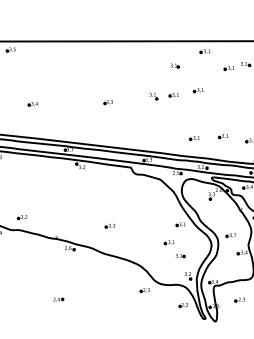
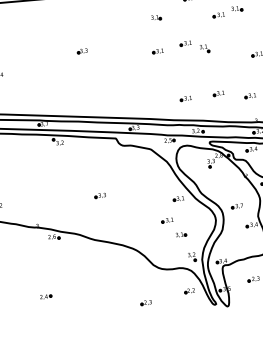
part: (153, 96) -> (204, 48), moved
part: (107, 102) -> (81, 51), moved
part: (109, 226) -> (99, 196), moved
part: (144, 290) -> (145, 303), moved

